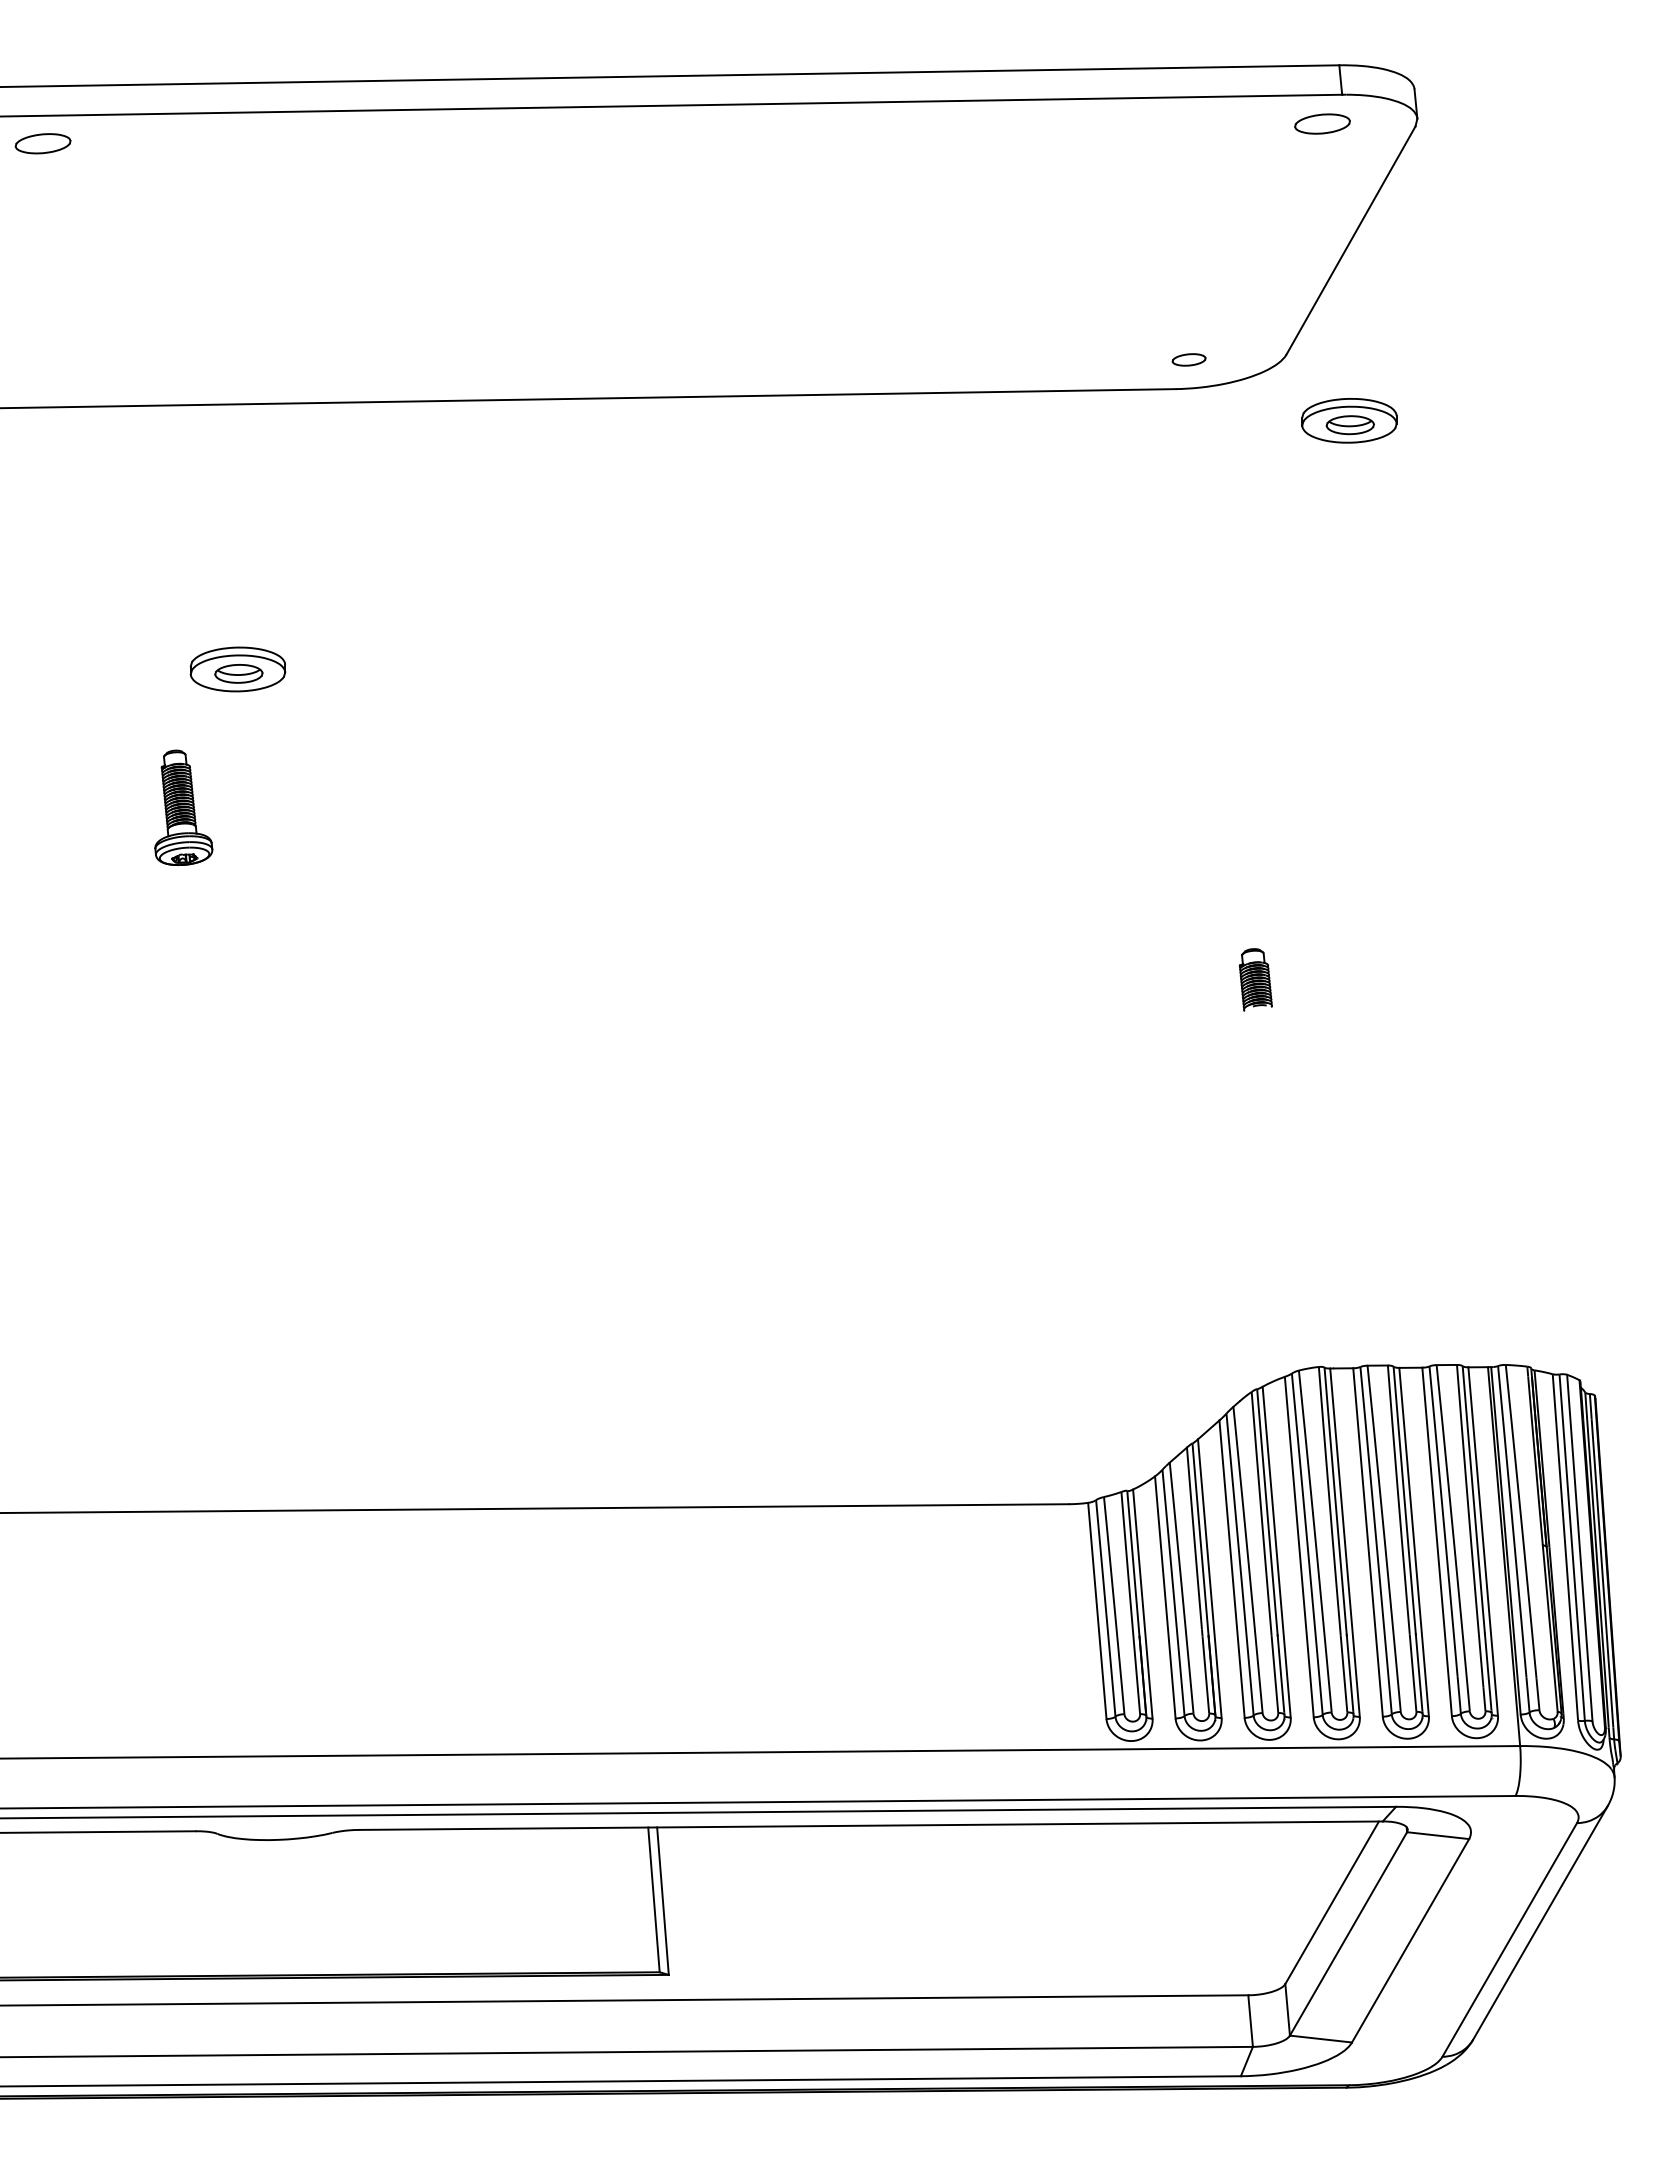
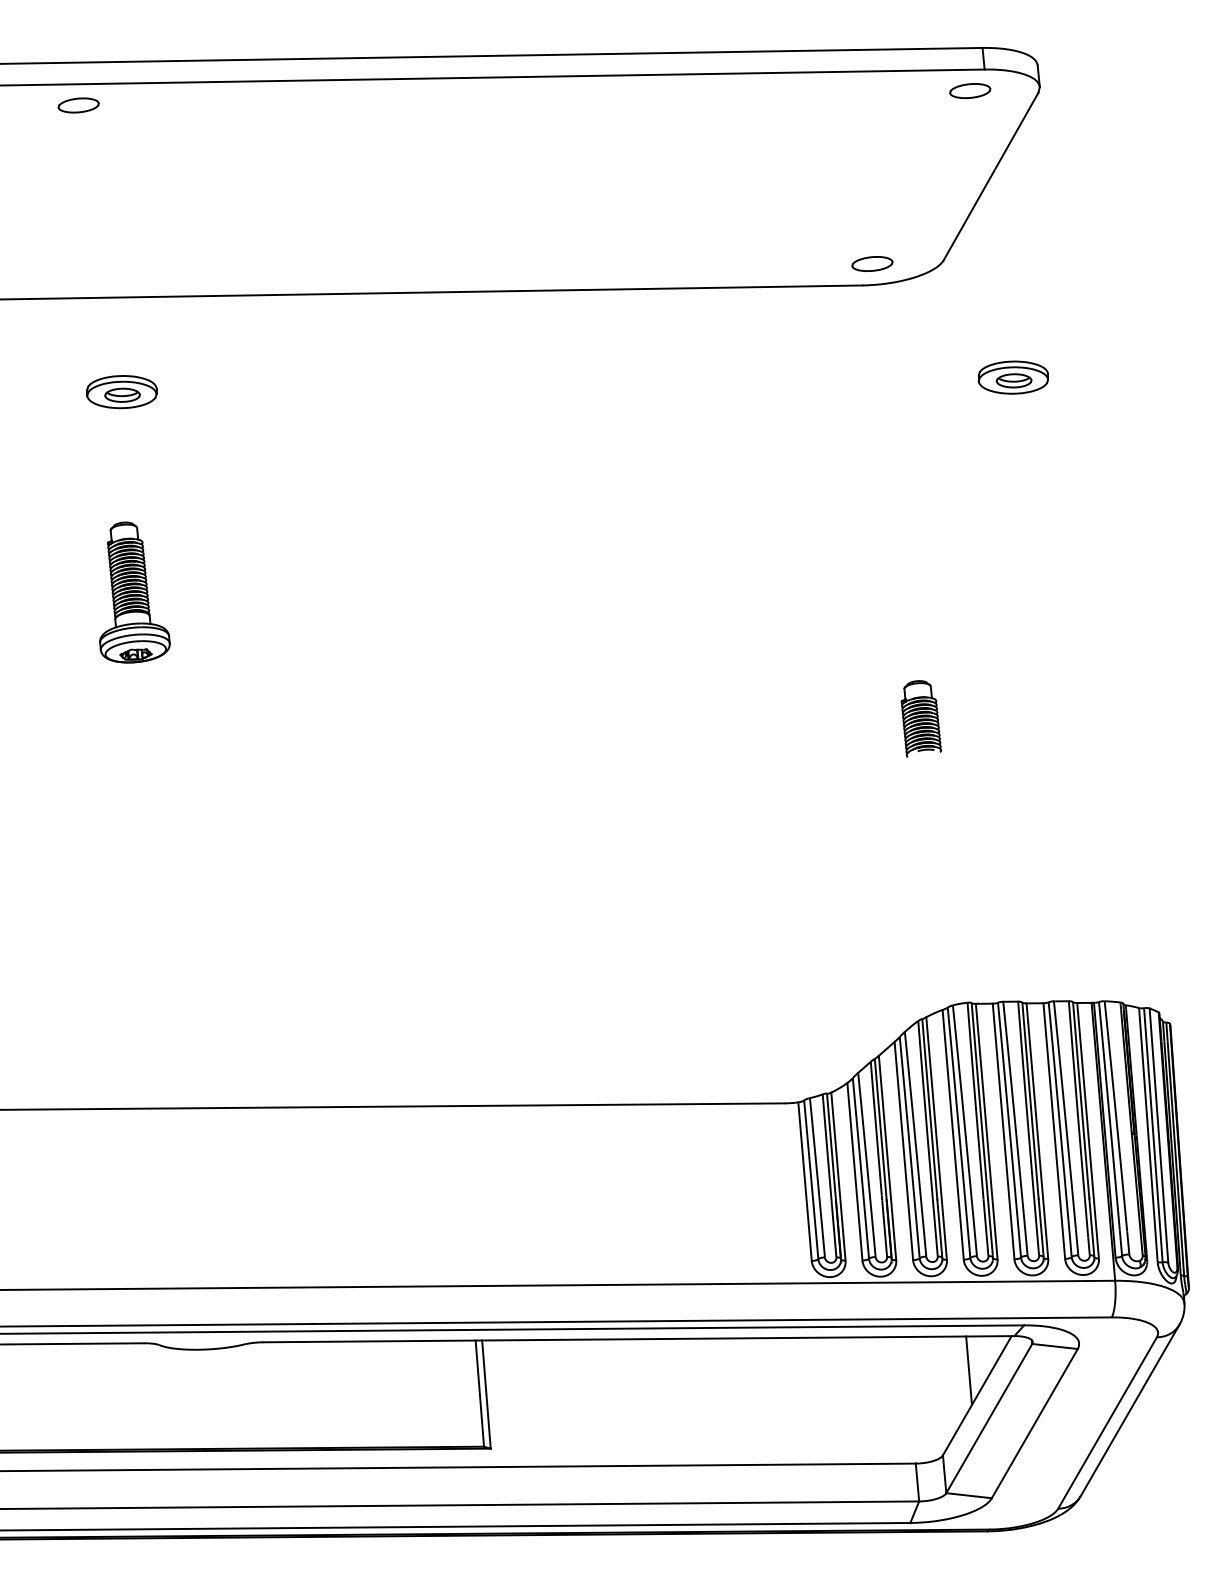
part: (42, 143) -> (78, 105), moved
part: (1188, 359) -> (871, 263), size x1.67
part: (1349, 420) -> (1013, 377), moved
part: (237, 669) -> (121, 392), moved
part: (183, 807) -> (134, 592), size x1.67
part: (1255, 979) -> (921, 718), size x1.67
line: (1320, 1868) -> (968, 1370), added

